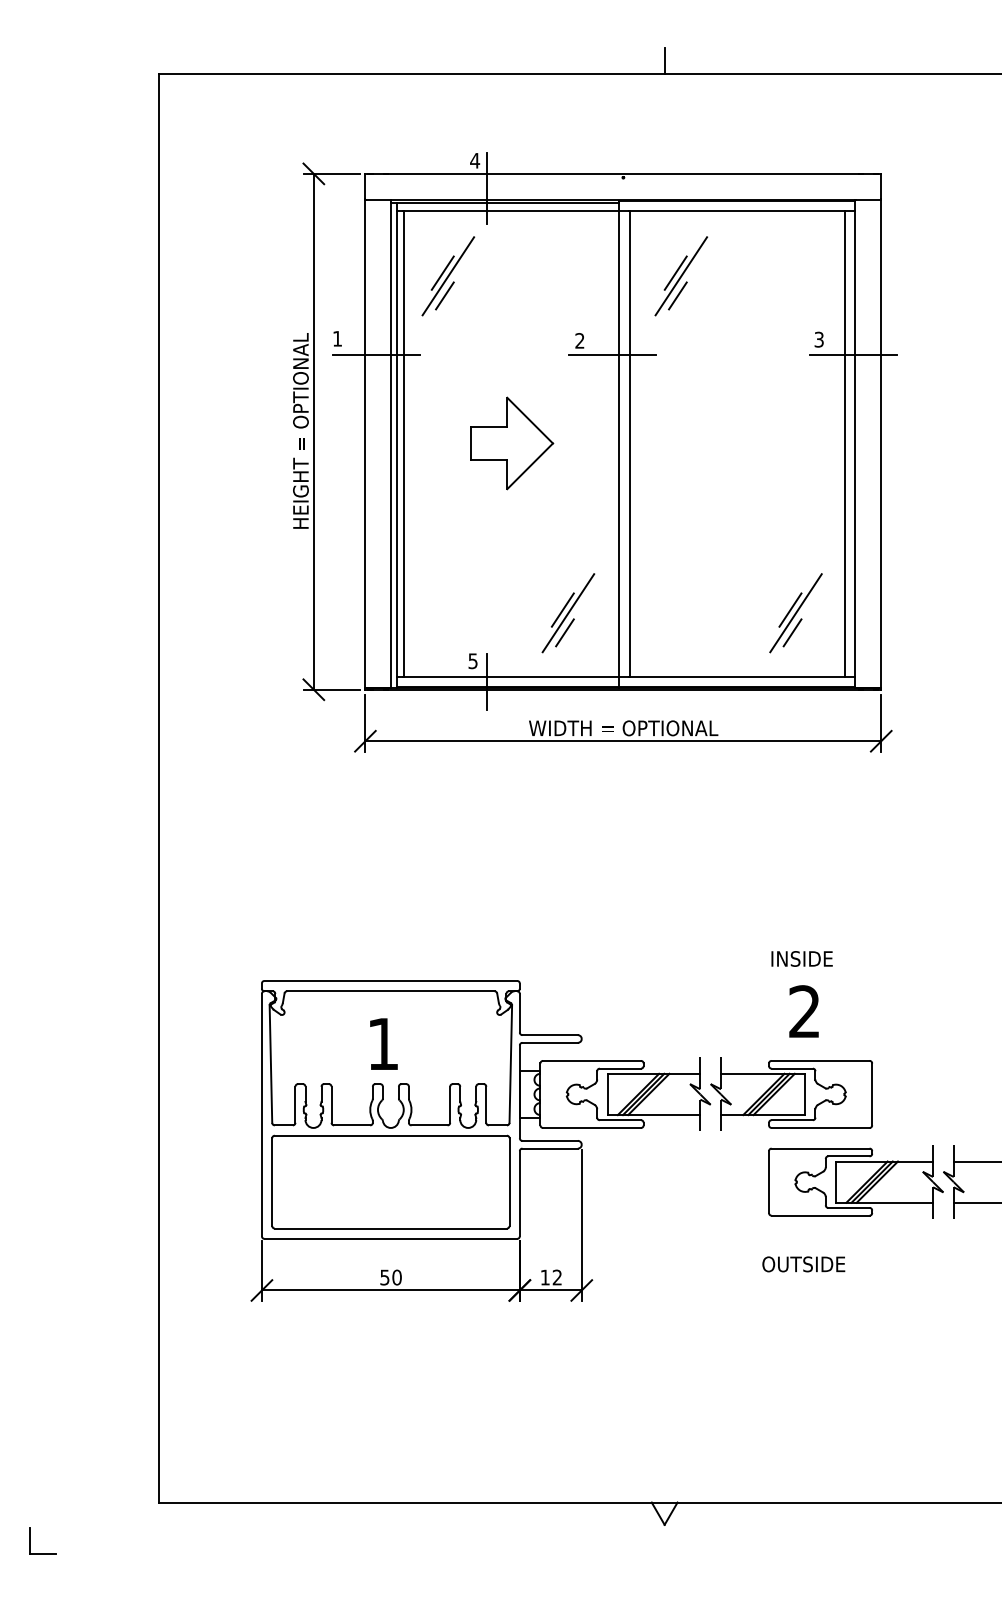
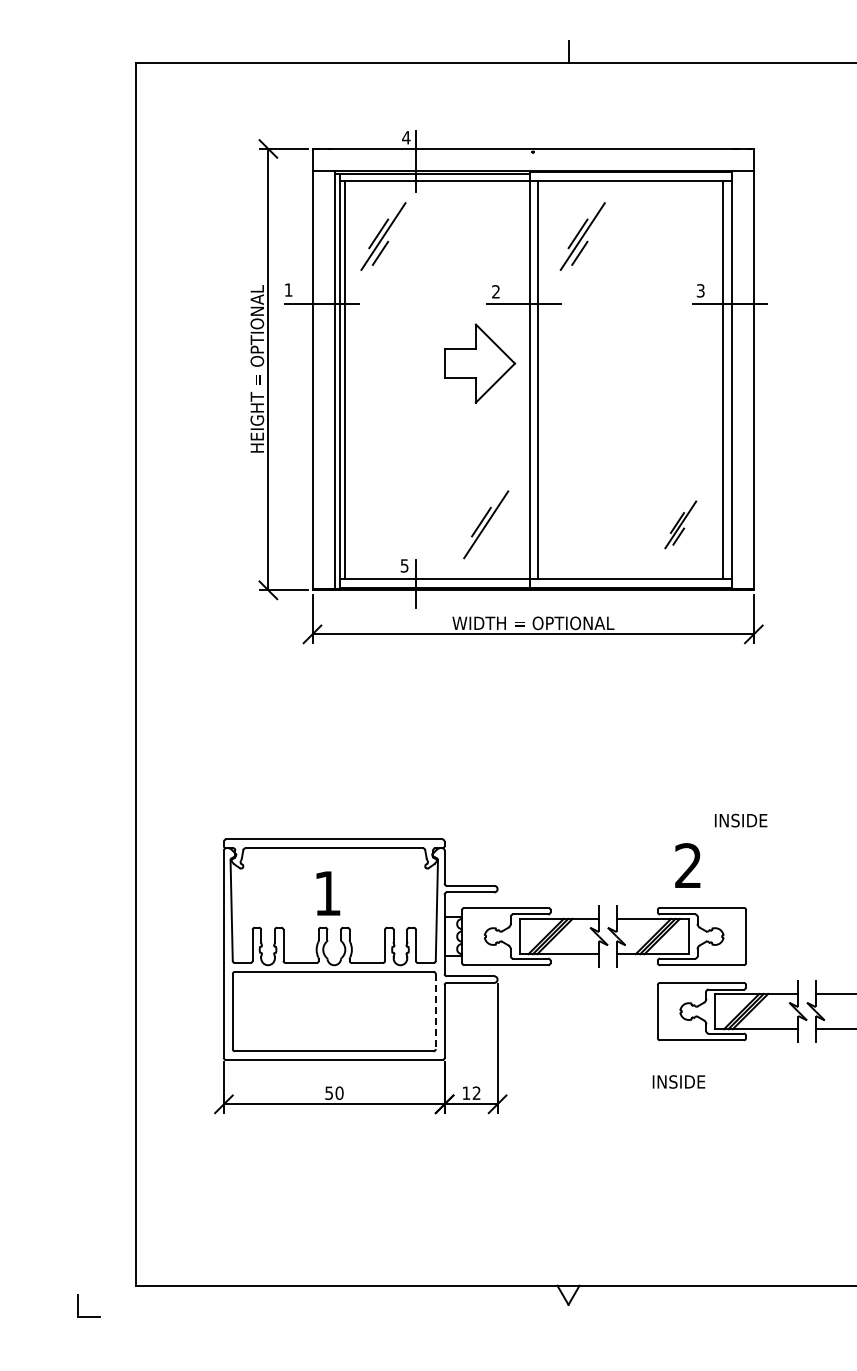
part: (512, 443) -> (480, 363), moved
part: (795, 612) -> (680, 524), size x0.7
line: (564, 632) -> (482, 541), removed
text: (802, 958) -> (741, 820), moved
line: (509, 1182) -> (435, 1011), solid -> dashed
text: (803, 1263) -> (687, 1081), OUTSIDE -> INSIDE
part: (31, 1540) -> (78, 1305), moved

